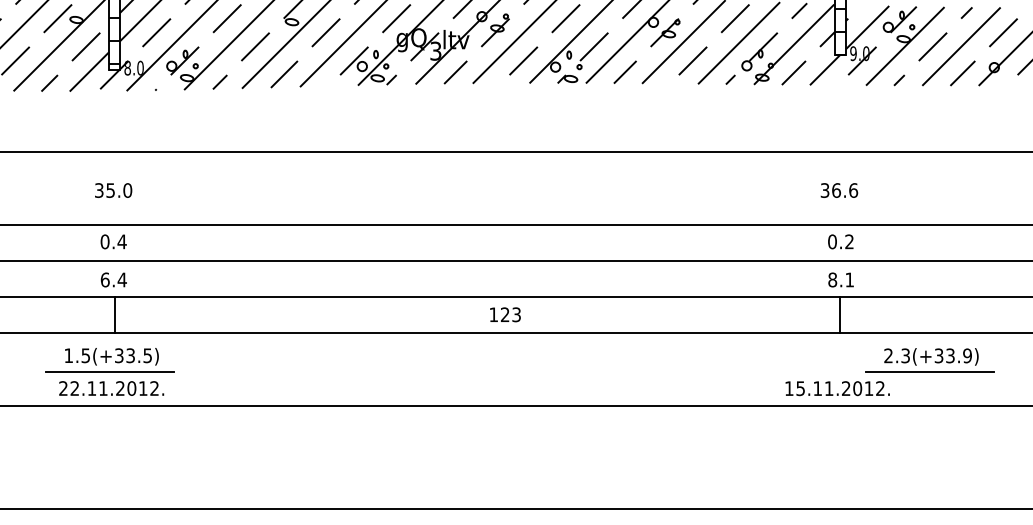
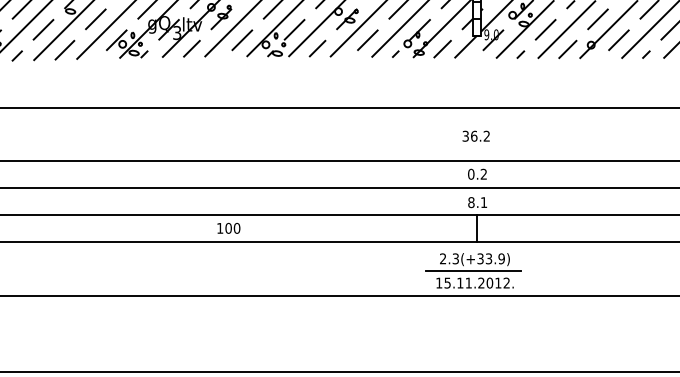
text: (853, 190) -> (486, 136), 36.6 -> 36.2
text: (510, 314) -> (232, 228), 123 -> 100
part: (929, 360) -> (473, 262), moved

